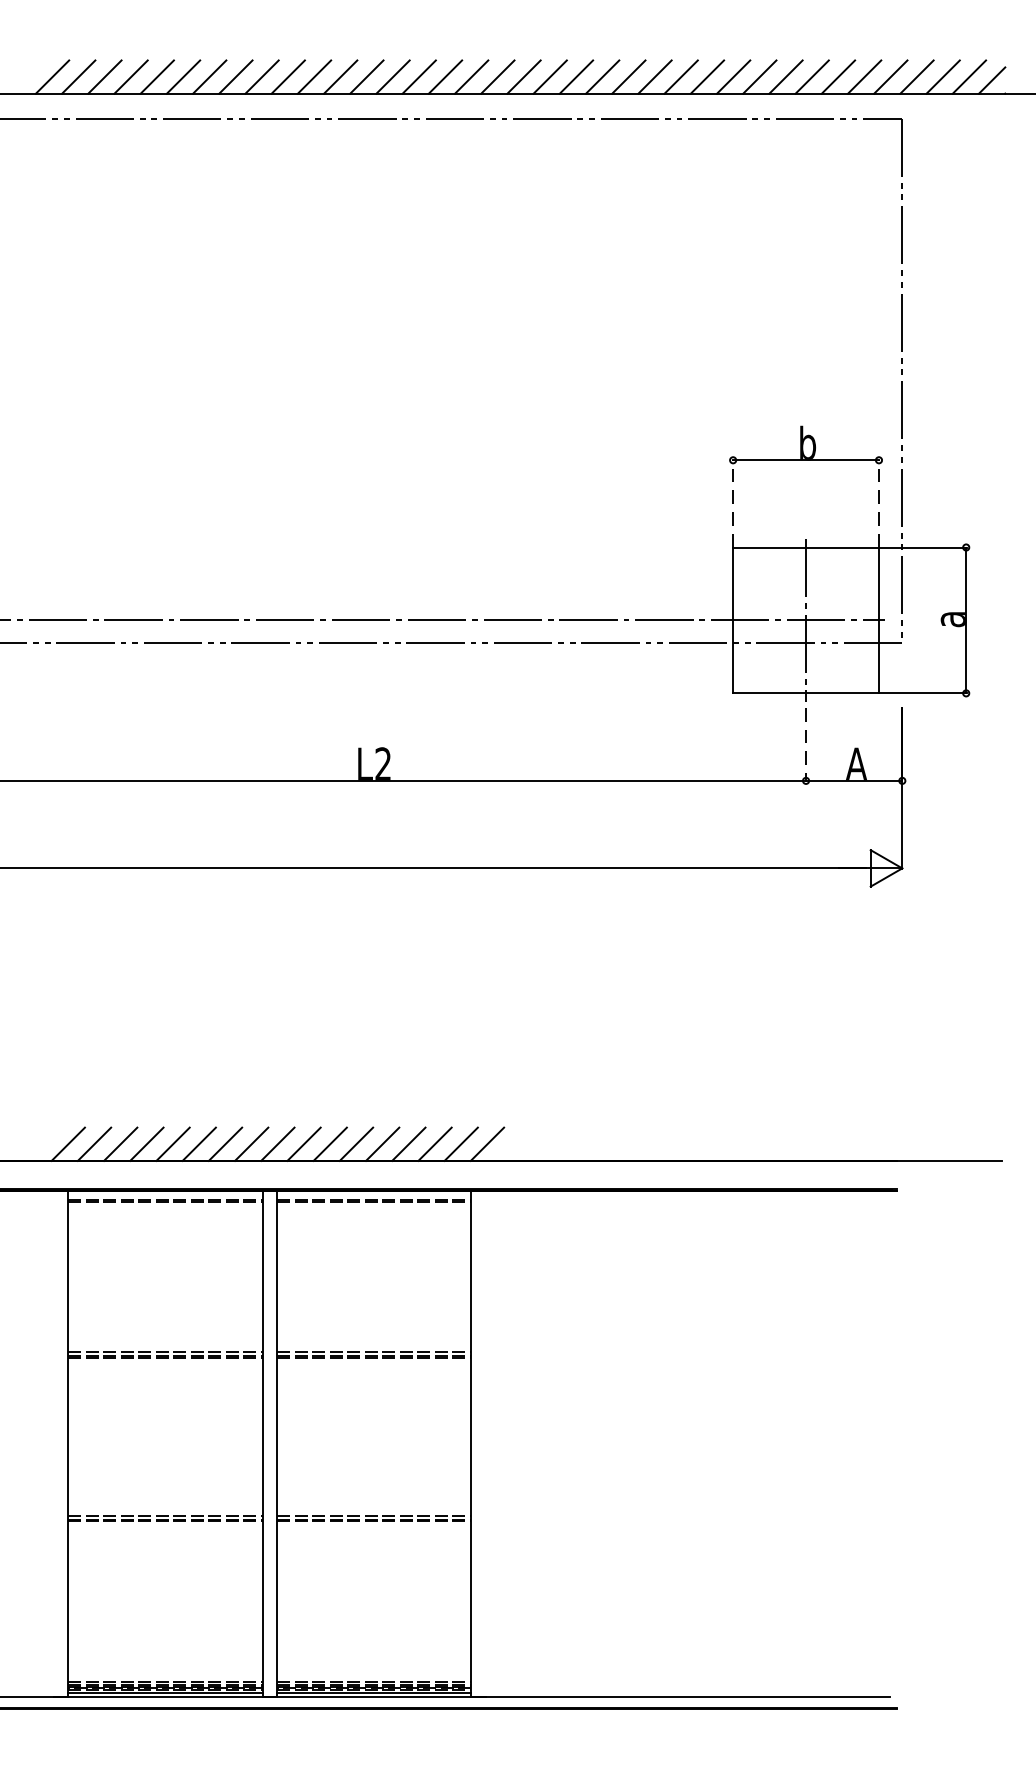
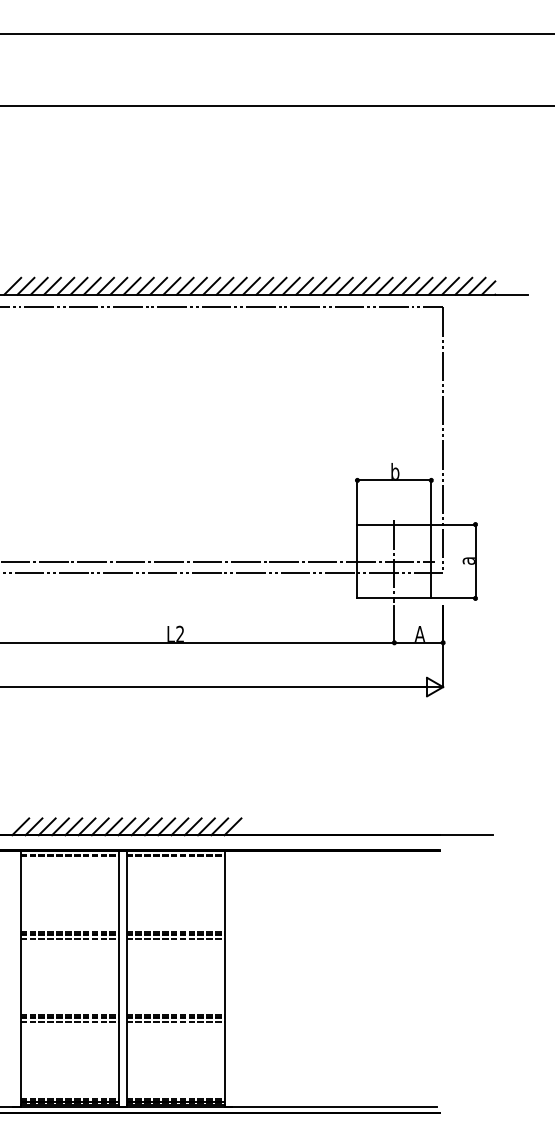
line: (733, 501) -> (357, 501), dashed -> solid
line: (879, 501) -> (431, 501), dashed -> solid
line: (806, 744) -> (394, 624), dashed -> solid
line: (164, 1366) -> (69, 939), added
line: (373, 1366) -> (175, 939), added
line: (164, 1530) -> (69, 1022), added
line: (373, 1530) -> (175, 1022), added

